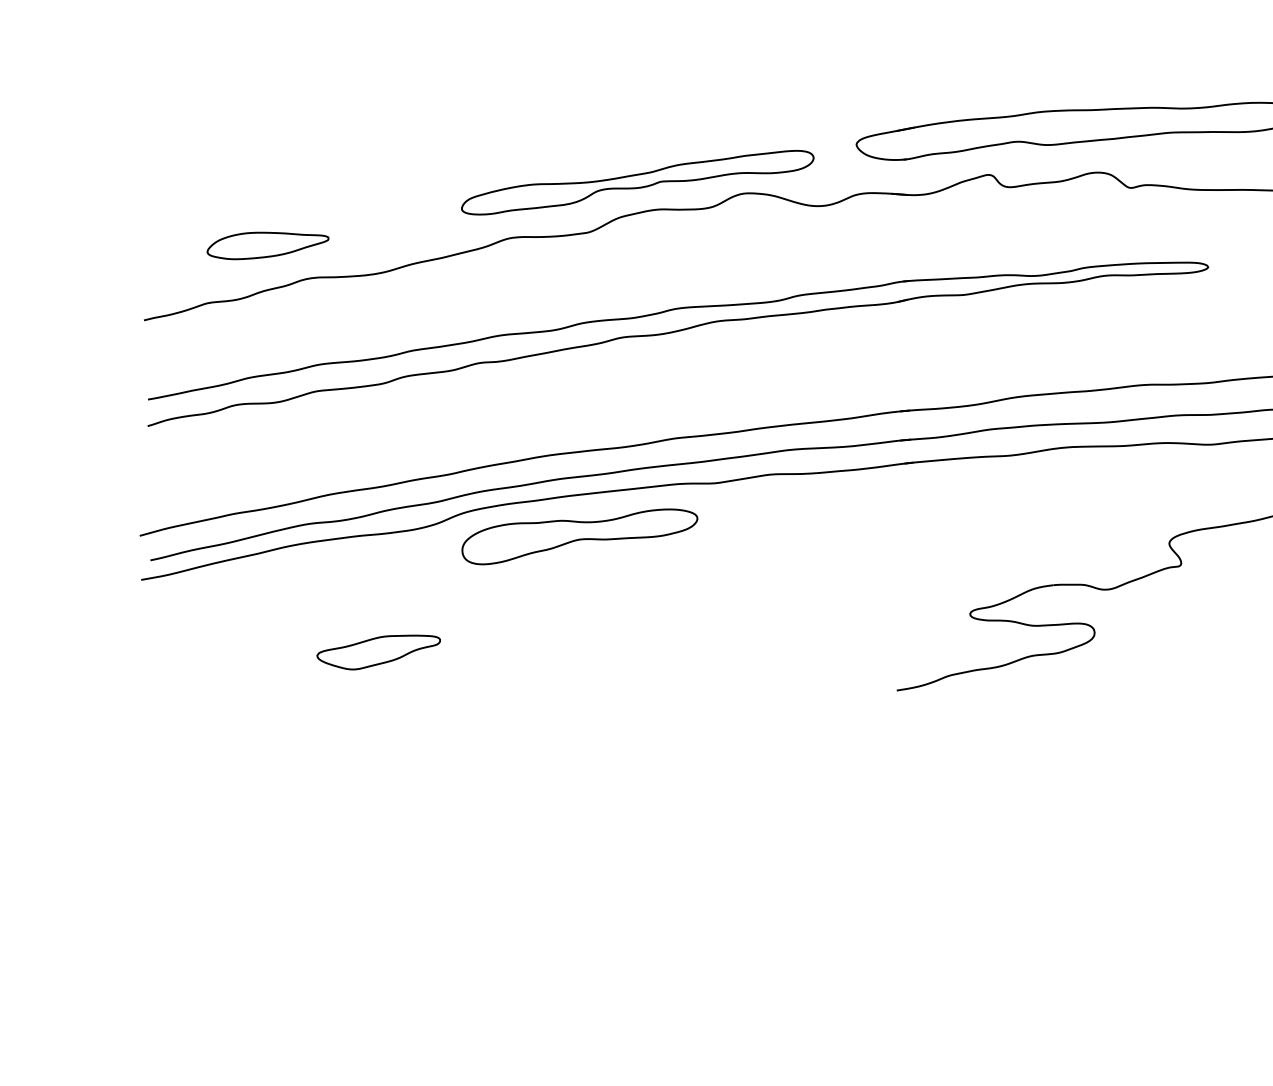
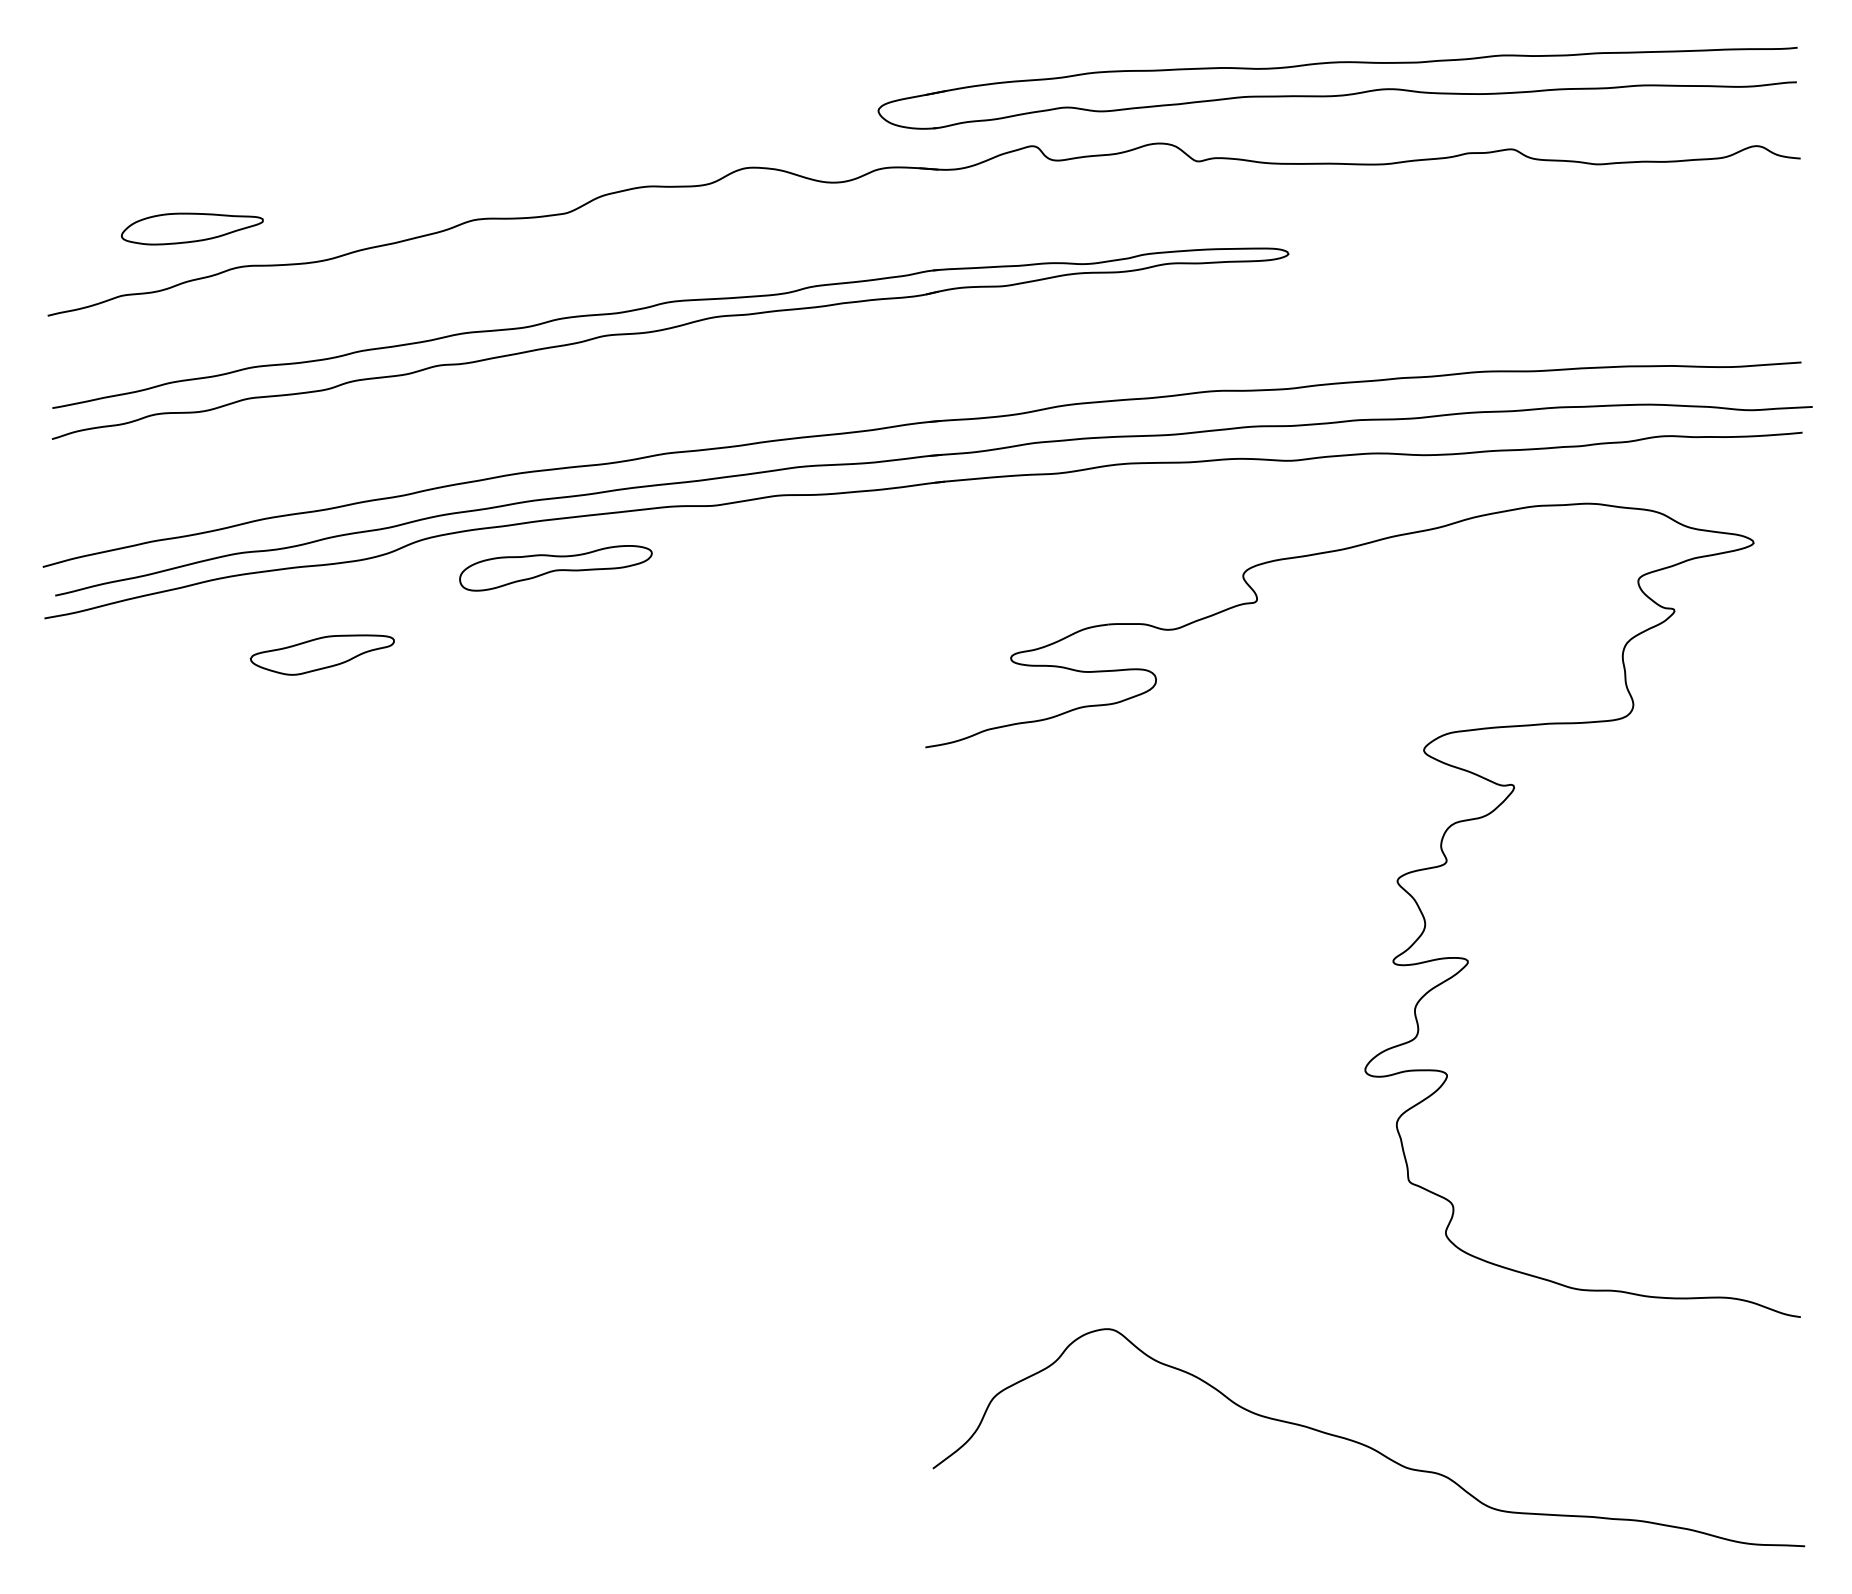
part: (637, 182) -> (623, 155), removed
part: (579, 537) -> (555, 568), size x0.7
part: (377, 652) -> (321, 654), moved

